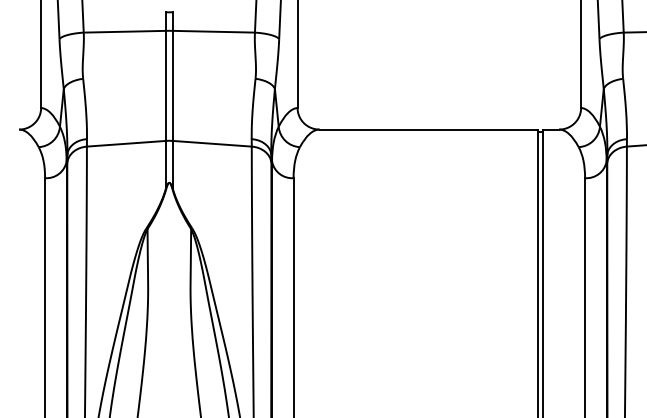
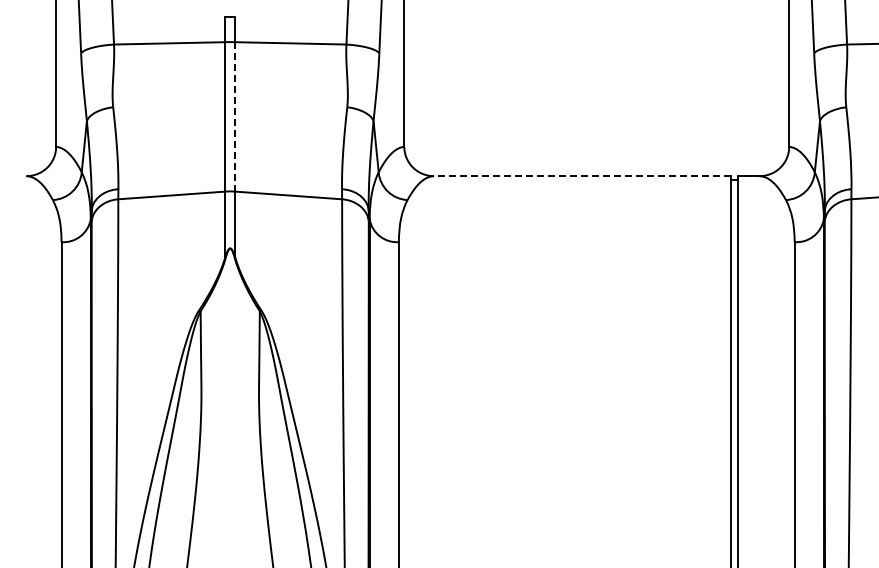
line: (173, 85) -> (235, 116), solid -> dashed
line: (428, 129) -> (581, 176), solid -> dashed

